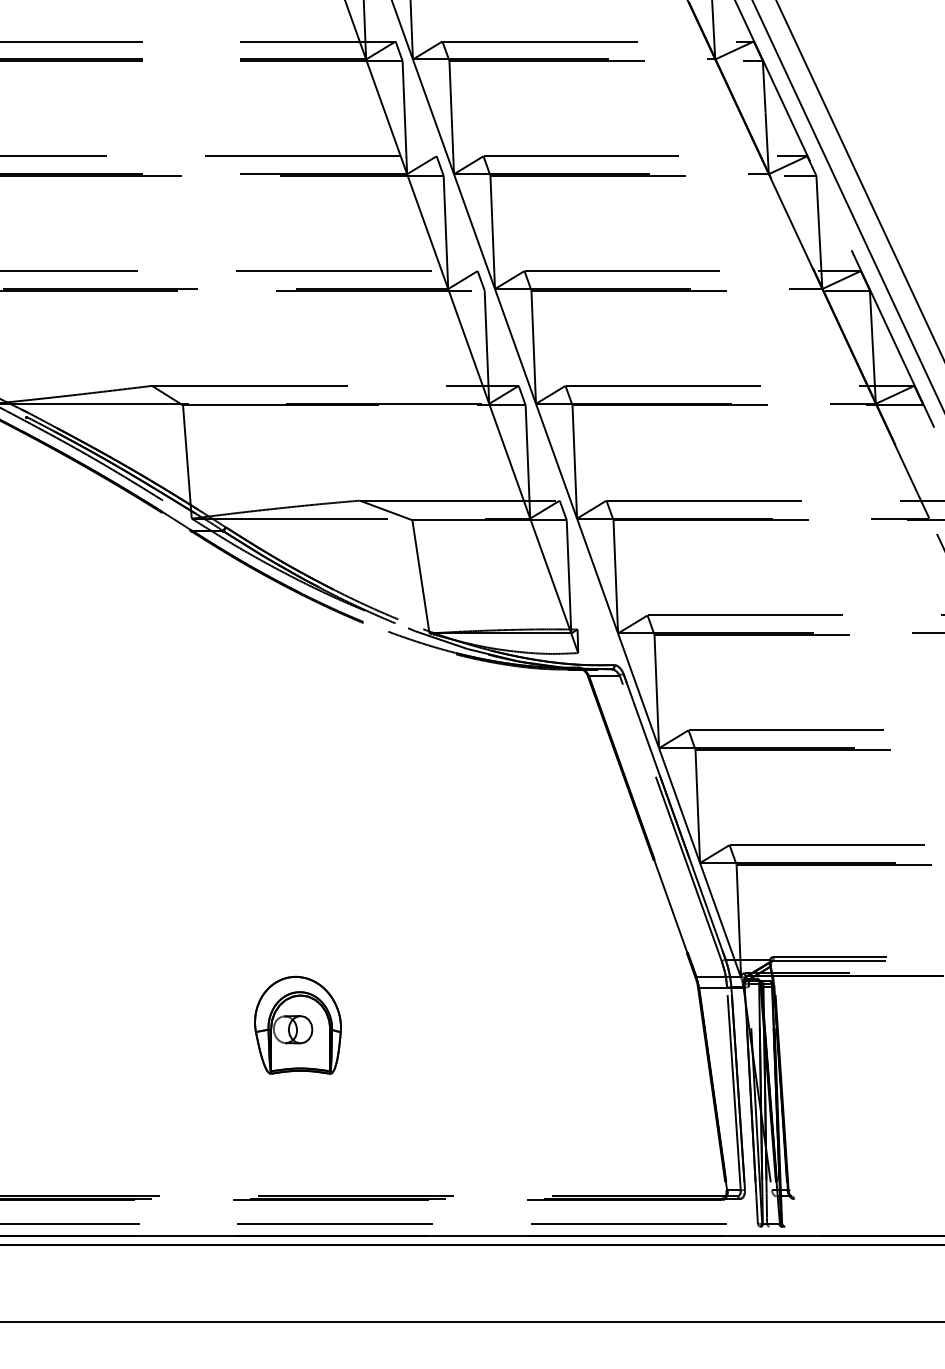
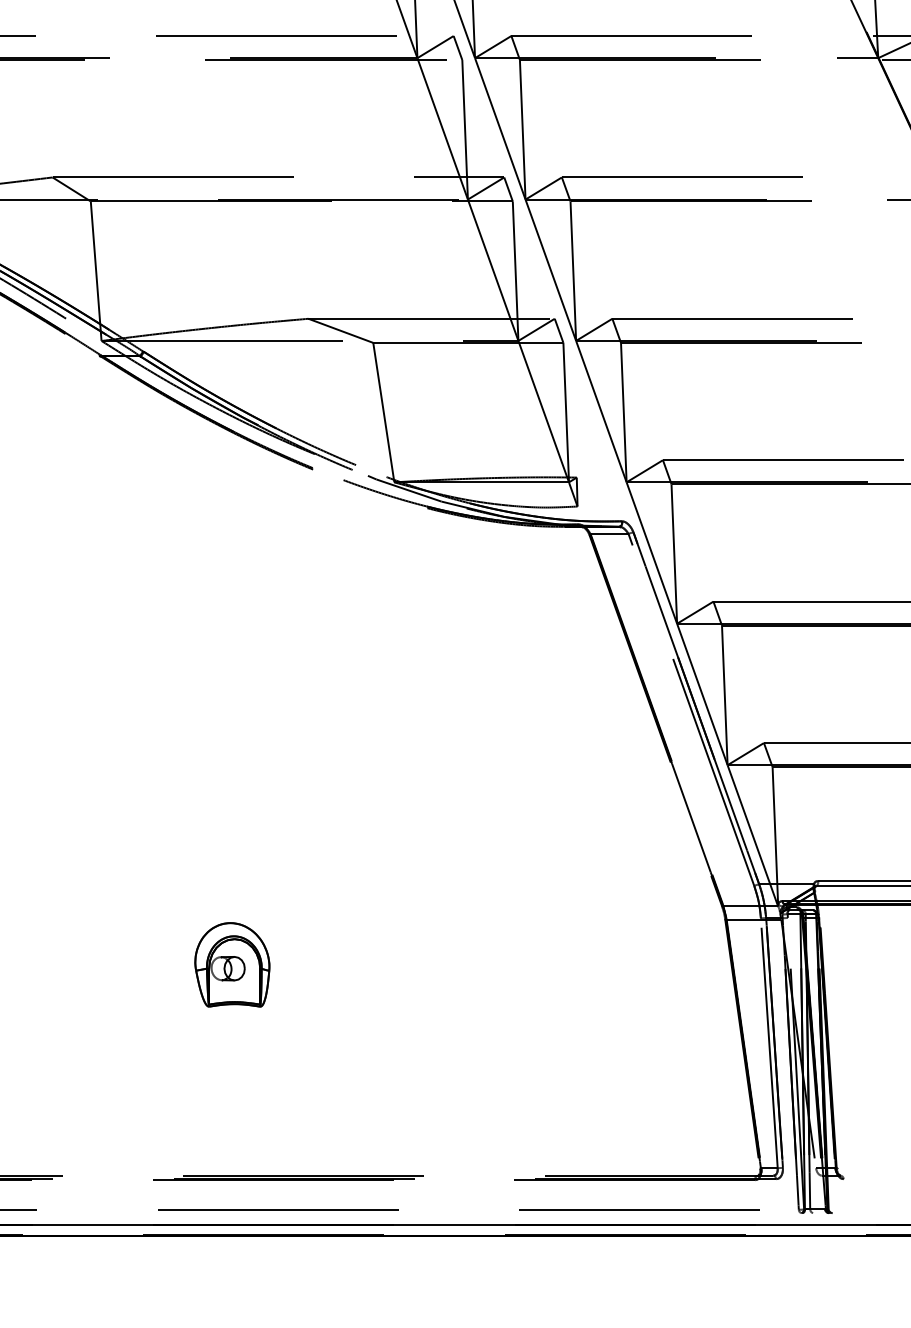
part: (297, 1024) -> (231, 964), size x0.7

